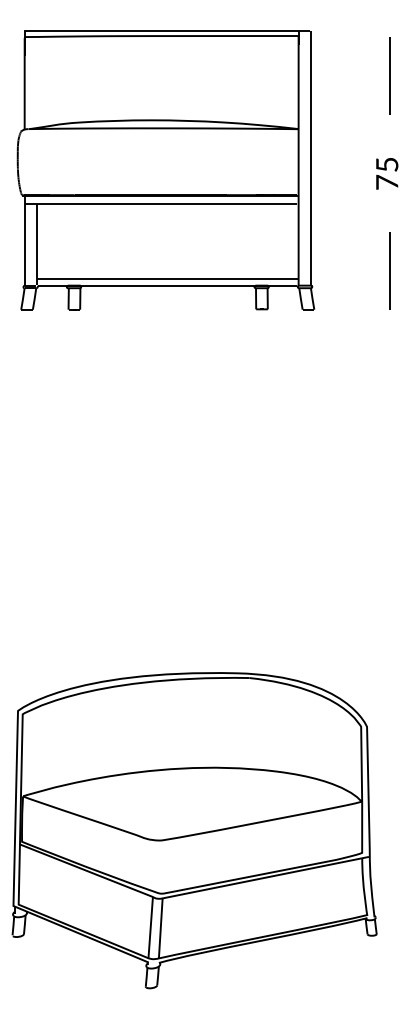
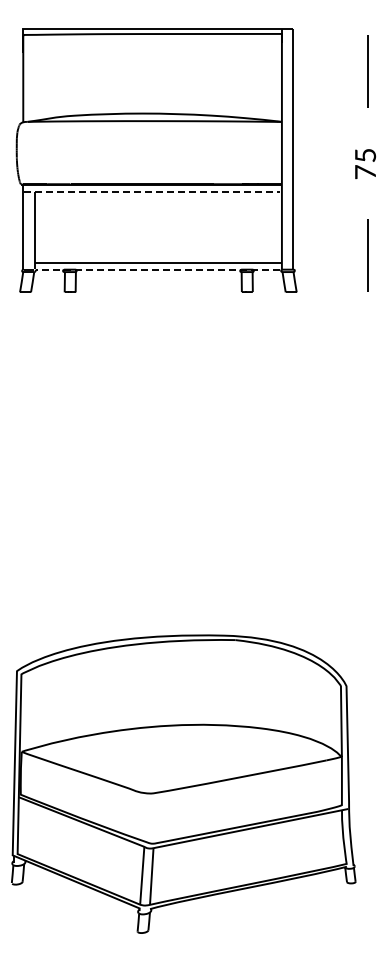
line: (161, 203) -> (152, 192), solid -> dashed
line: (166, 286) -> (157, 270), solid -> dashed

